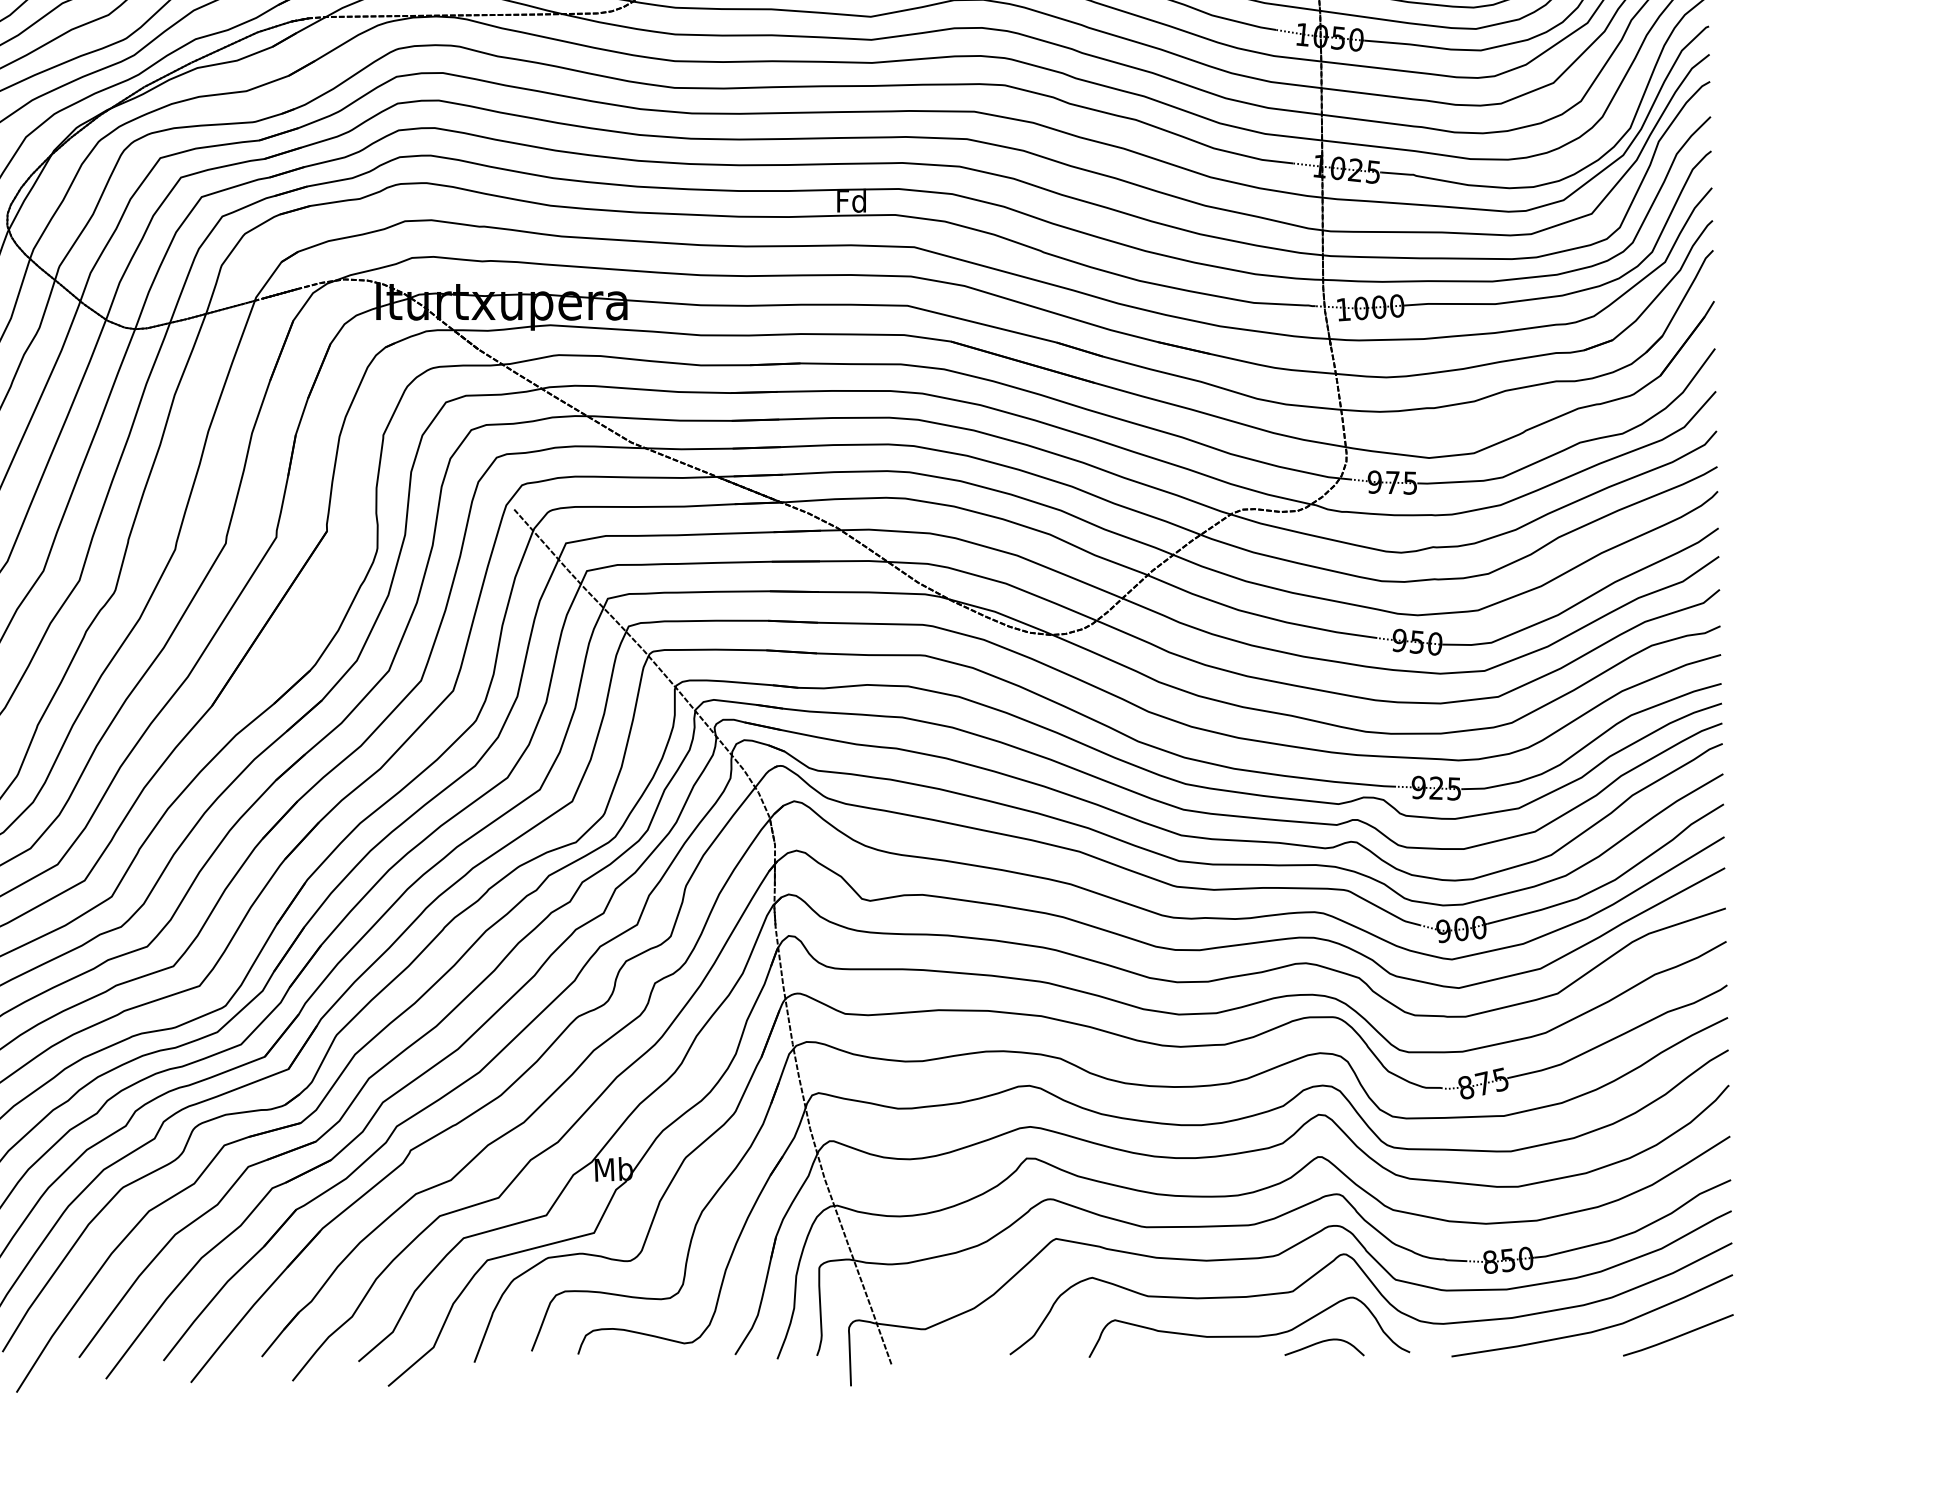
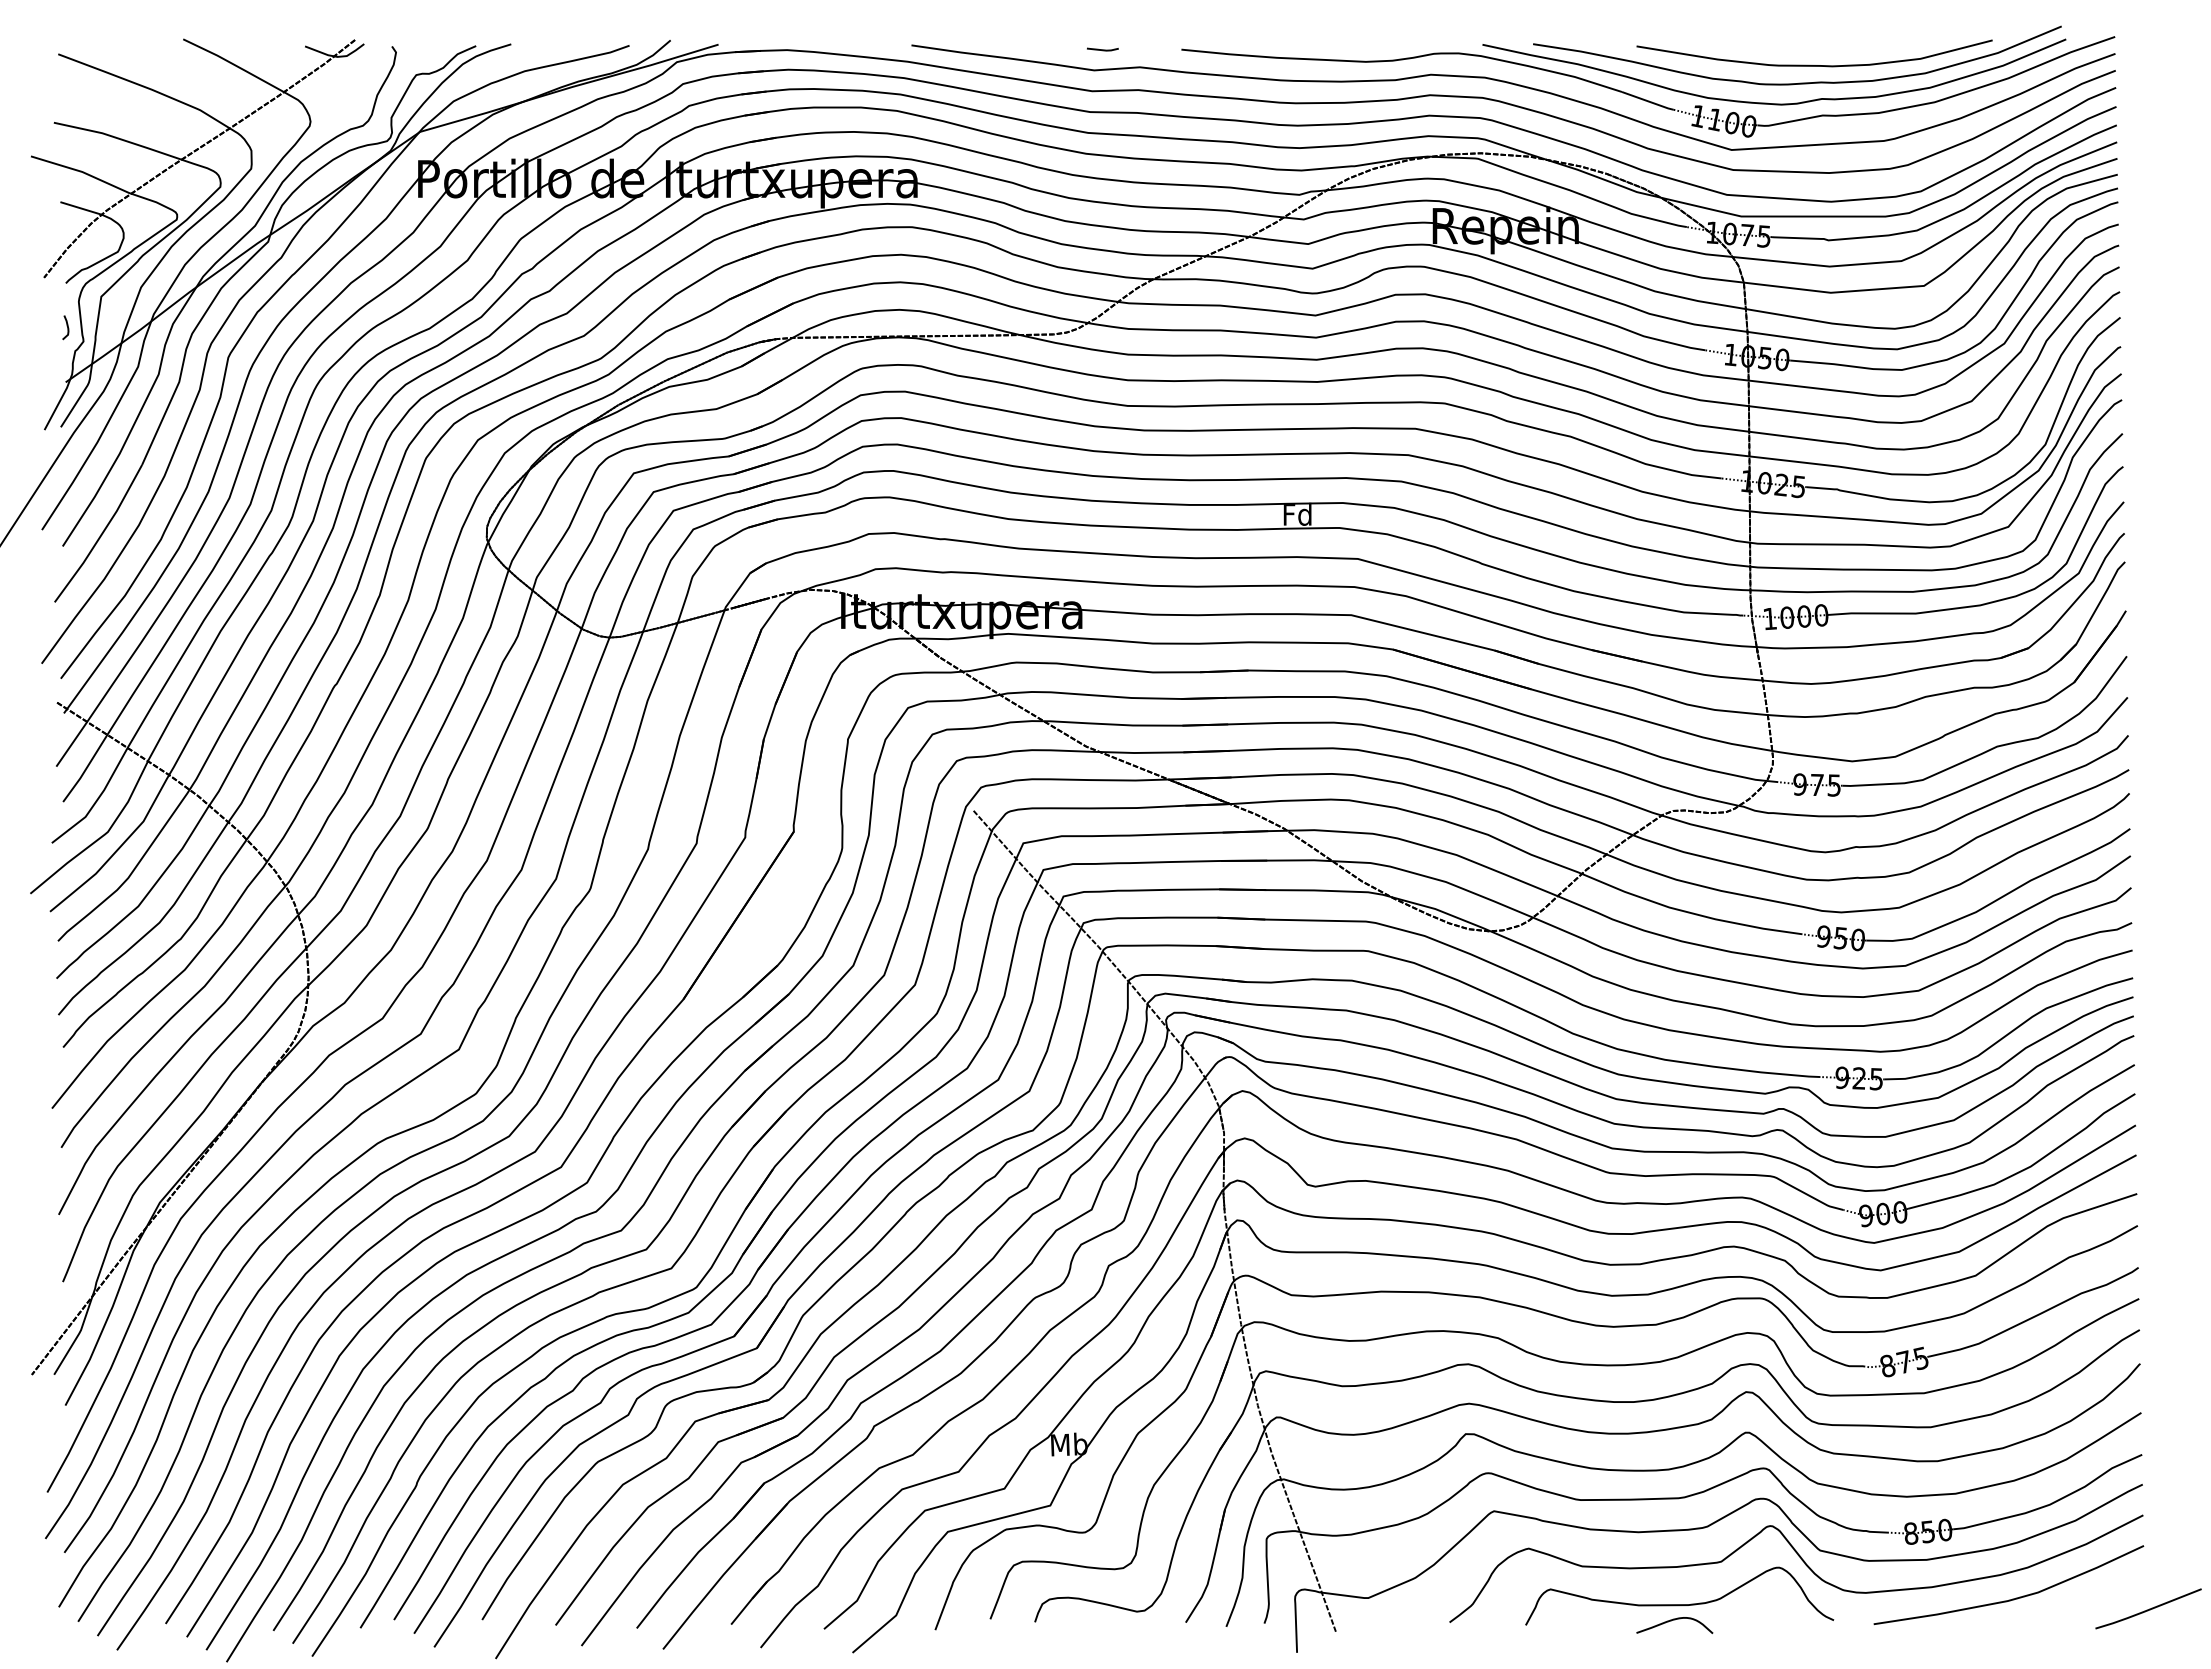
line: (1679, 1334) -> (2149, 1608), moved
curve: (1324, 1342) -> (1674, 1620), moved

